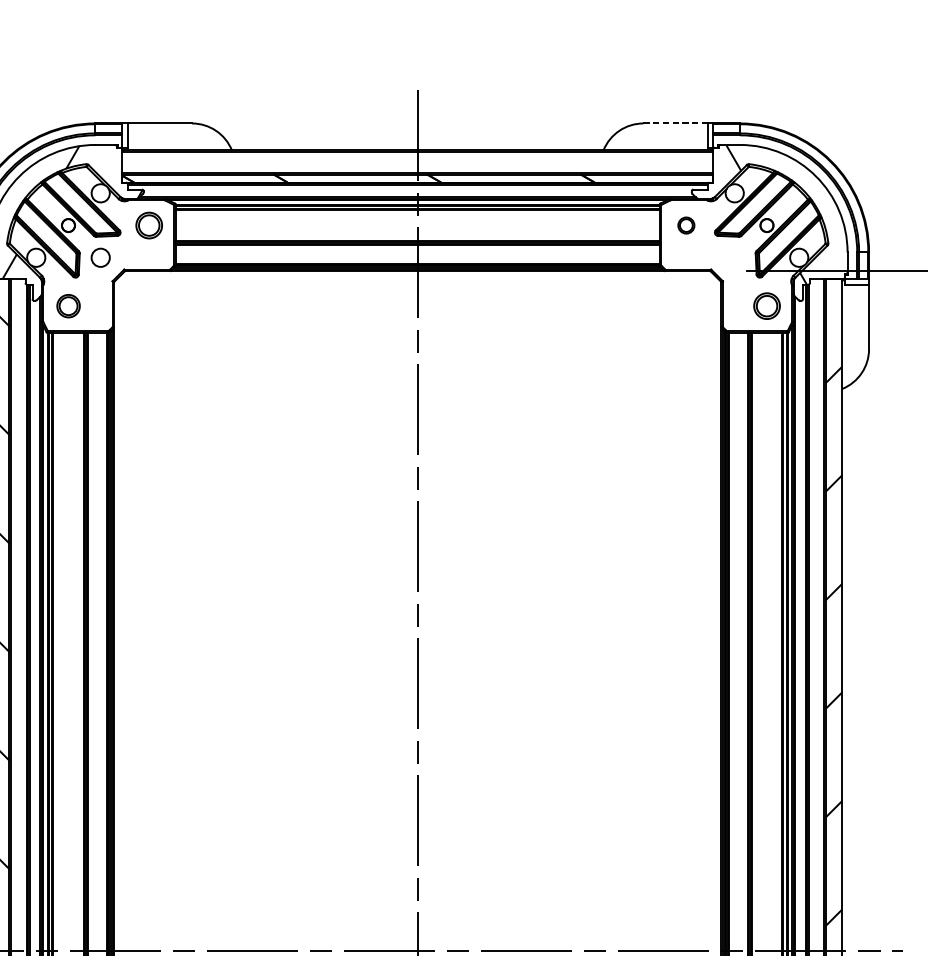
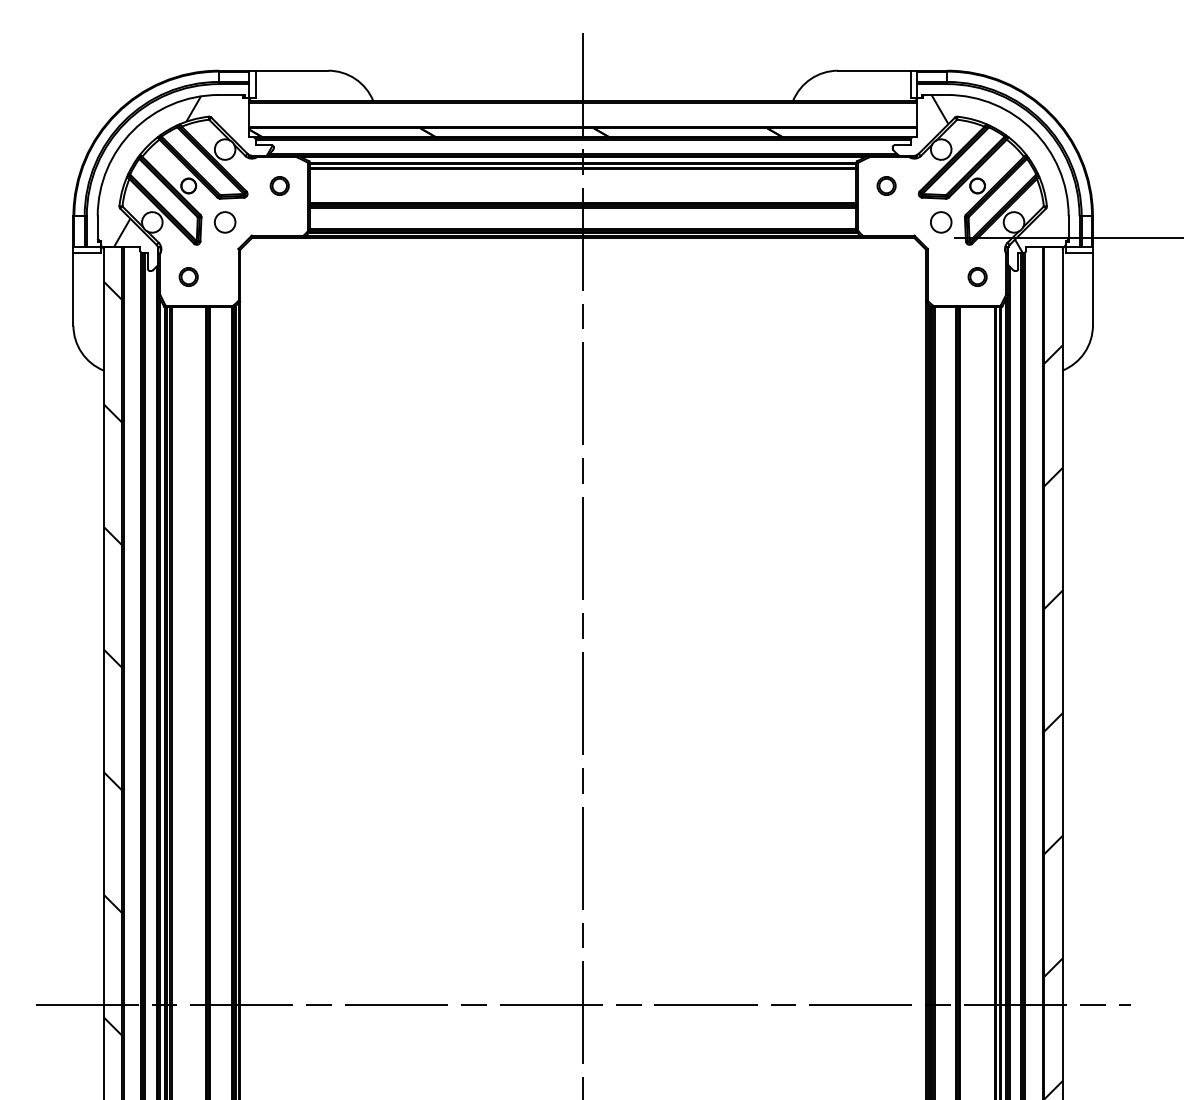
line: (675, 123) -> (874, 70), dashed -> solid
part: (148, 225) -> (279, 185), size x0.62
circle: (734, 257) -> (941, 222), added
part: (68, 305) -> (188, 276), size x0.71
part: (766, 305) -> (977, 276), size x0.62

